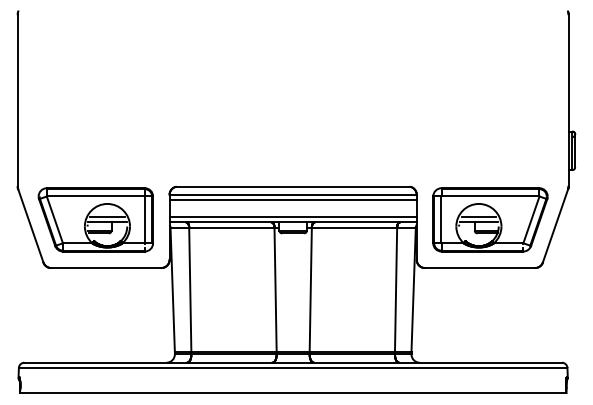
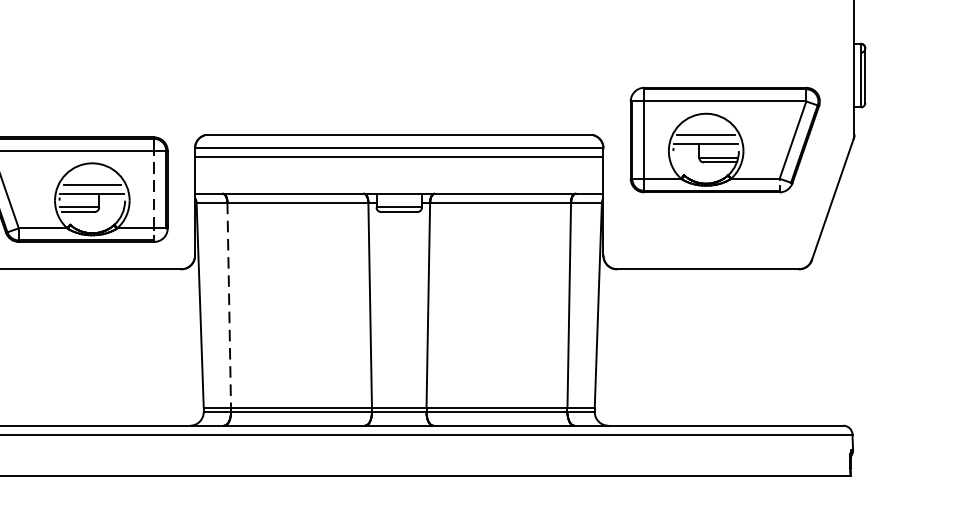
line: (292, 217) -> (398, 185), removed
line: (144, 219) -> (153, 189), solid -> dashed
part: (490, 219) -> (725, 139), moved
line: (190, 290) -> (229, 306), solid -> dashed

